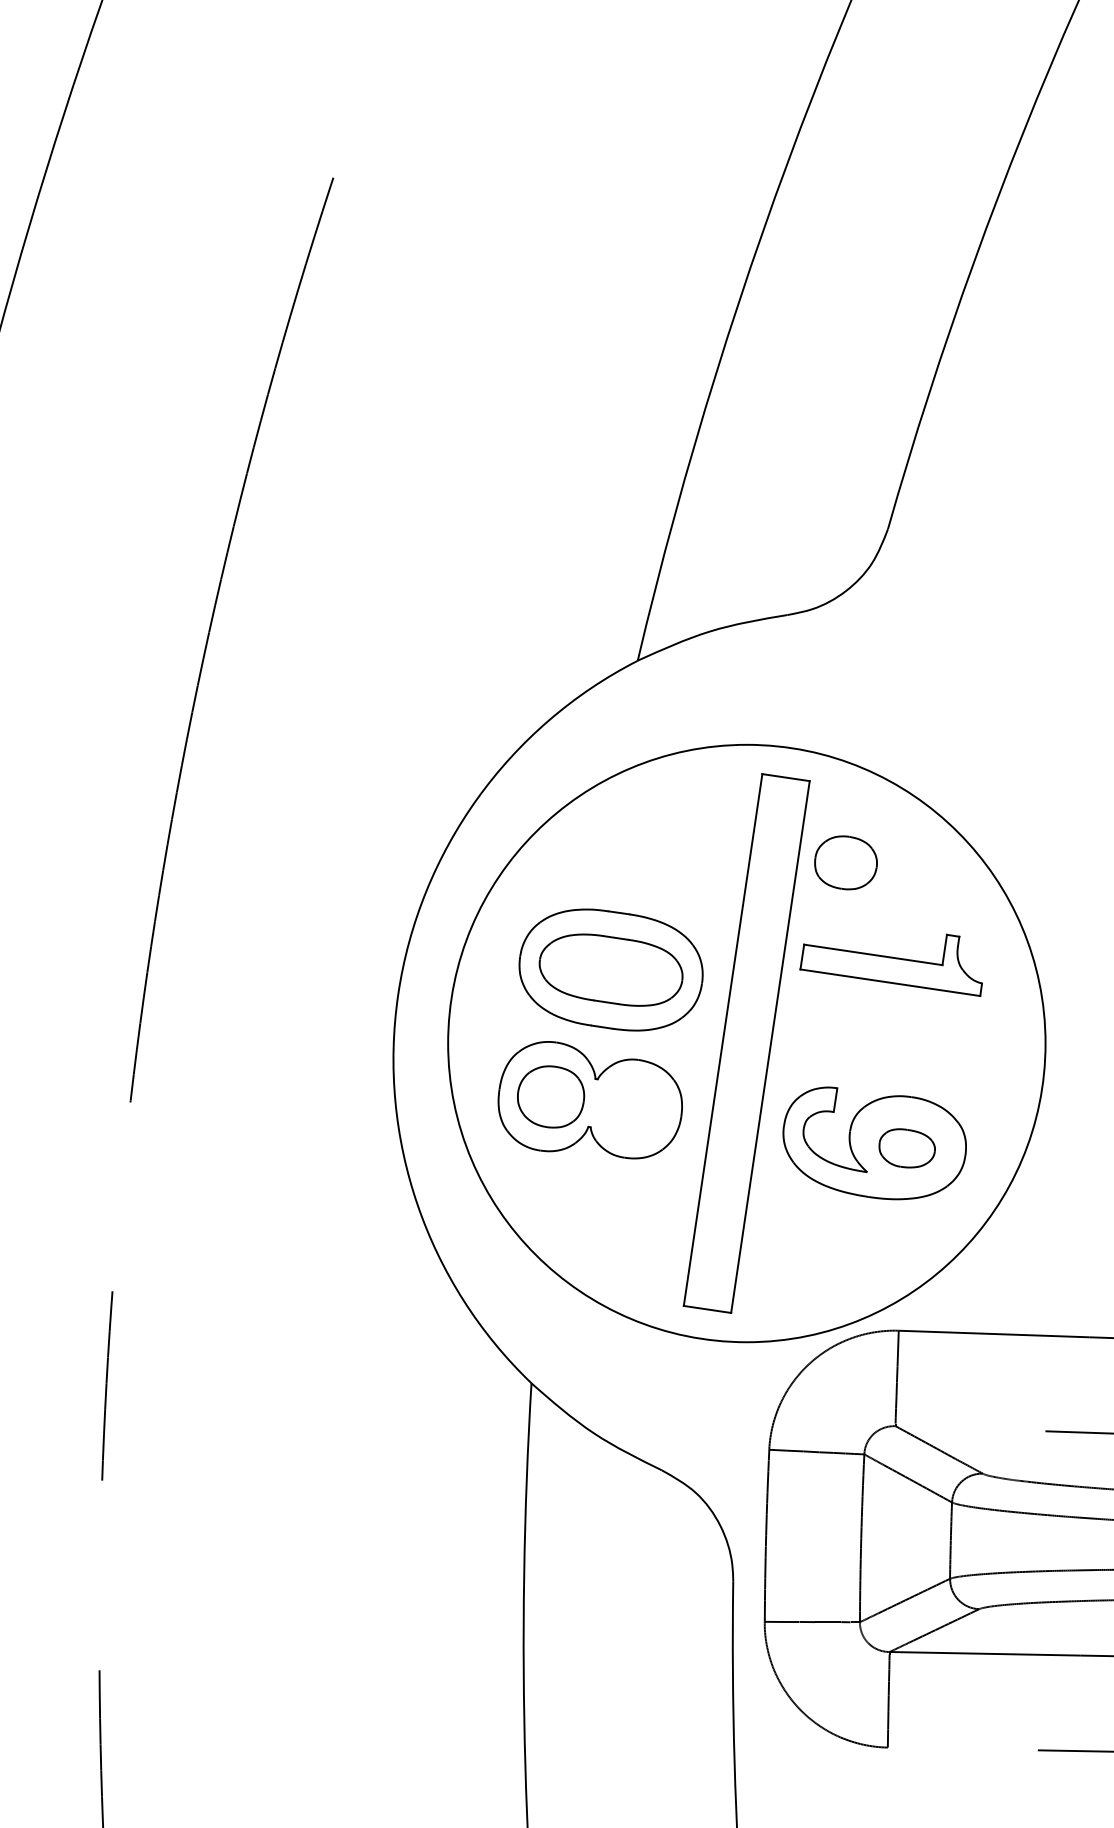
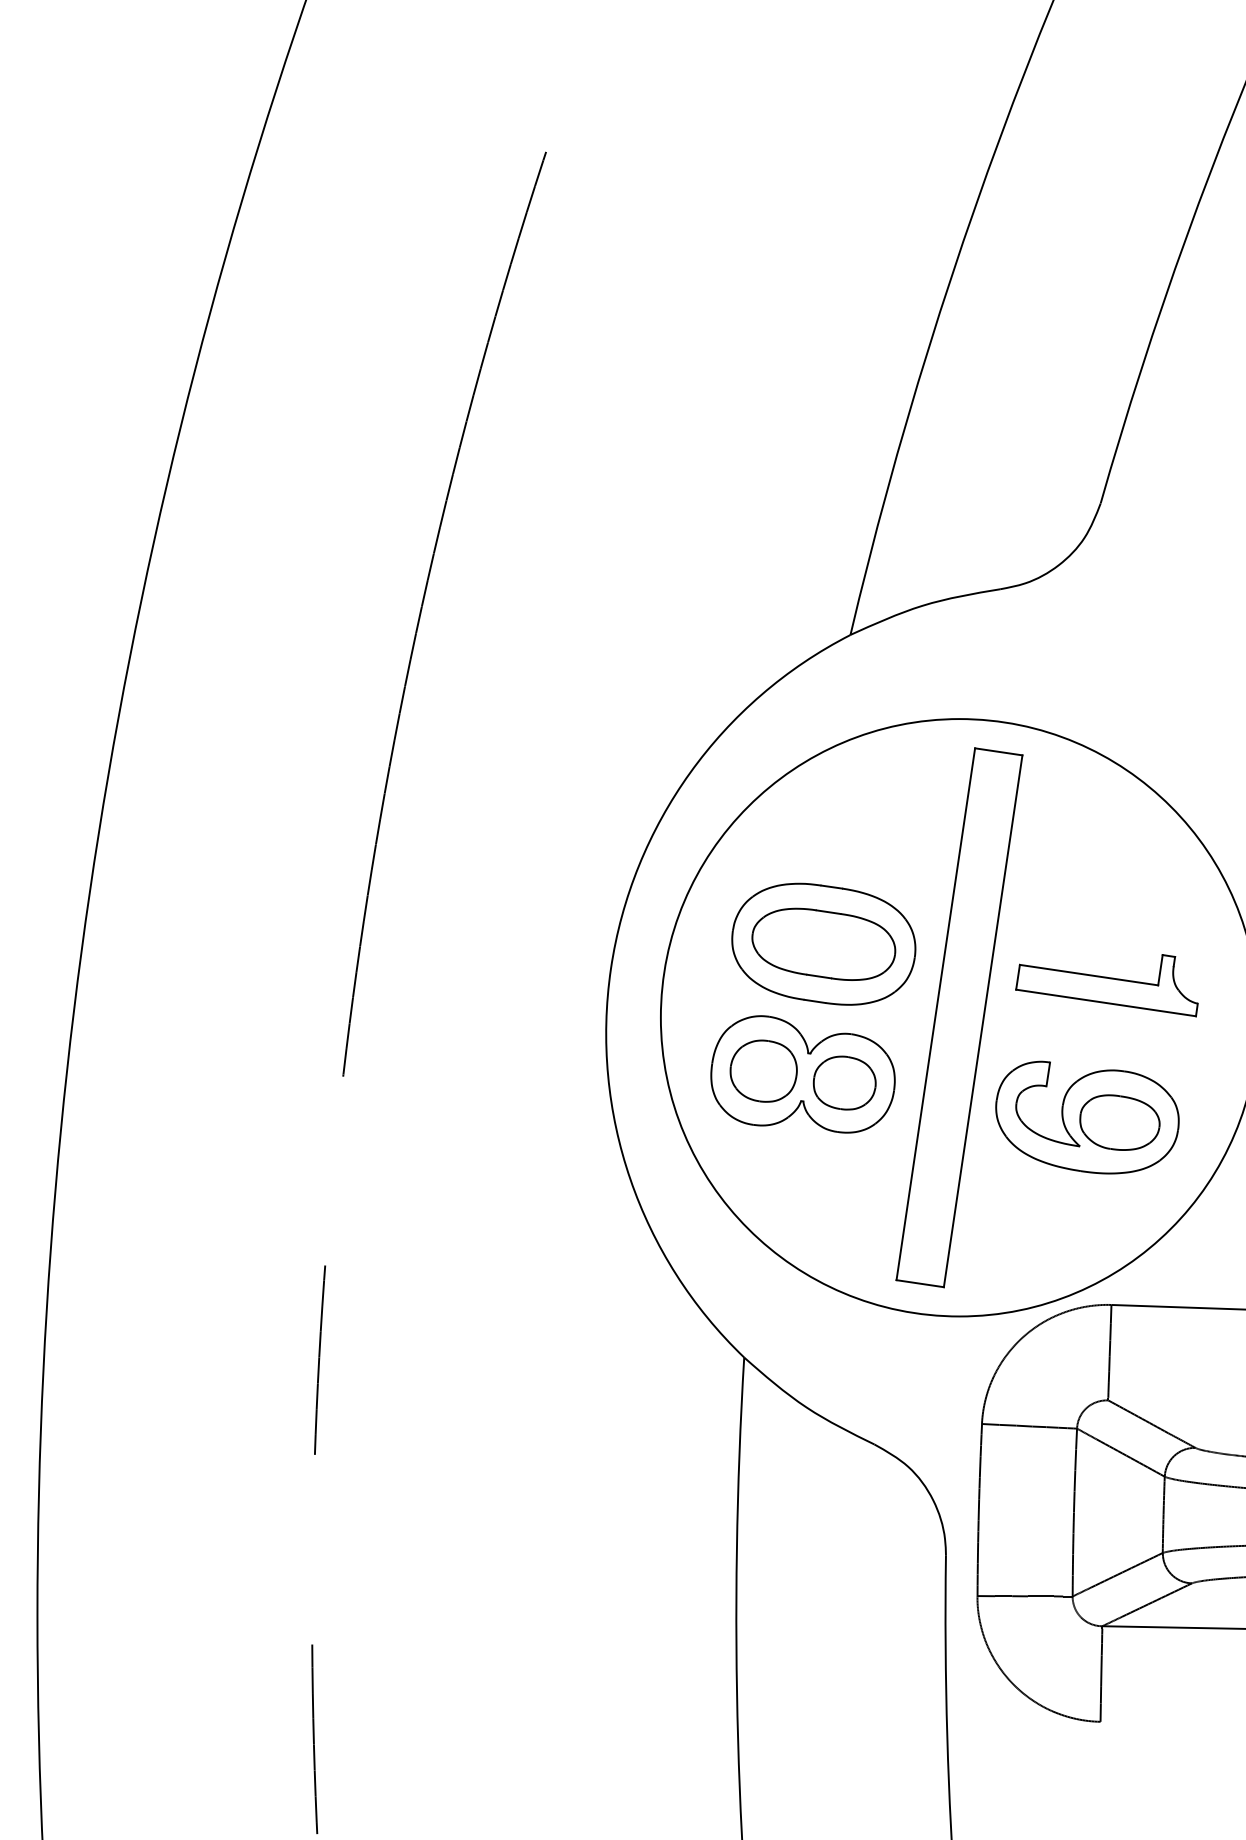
part: (845, 862) -> (844, 1082), moved
part: (890, 965) -> (1106, 985), moved
part: (906, 1148) -> (1119, 1122), size x1.43

